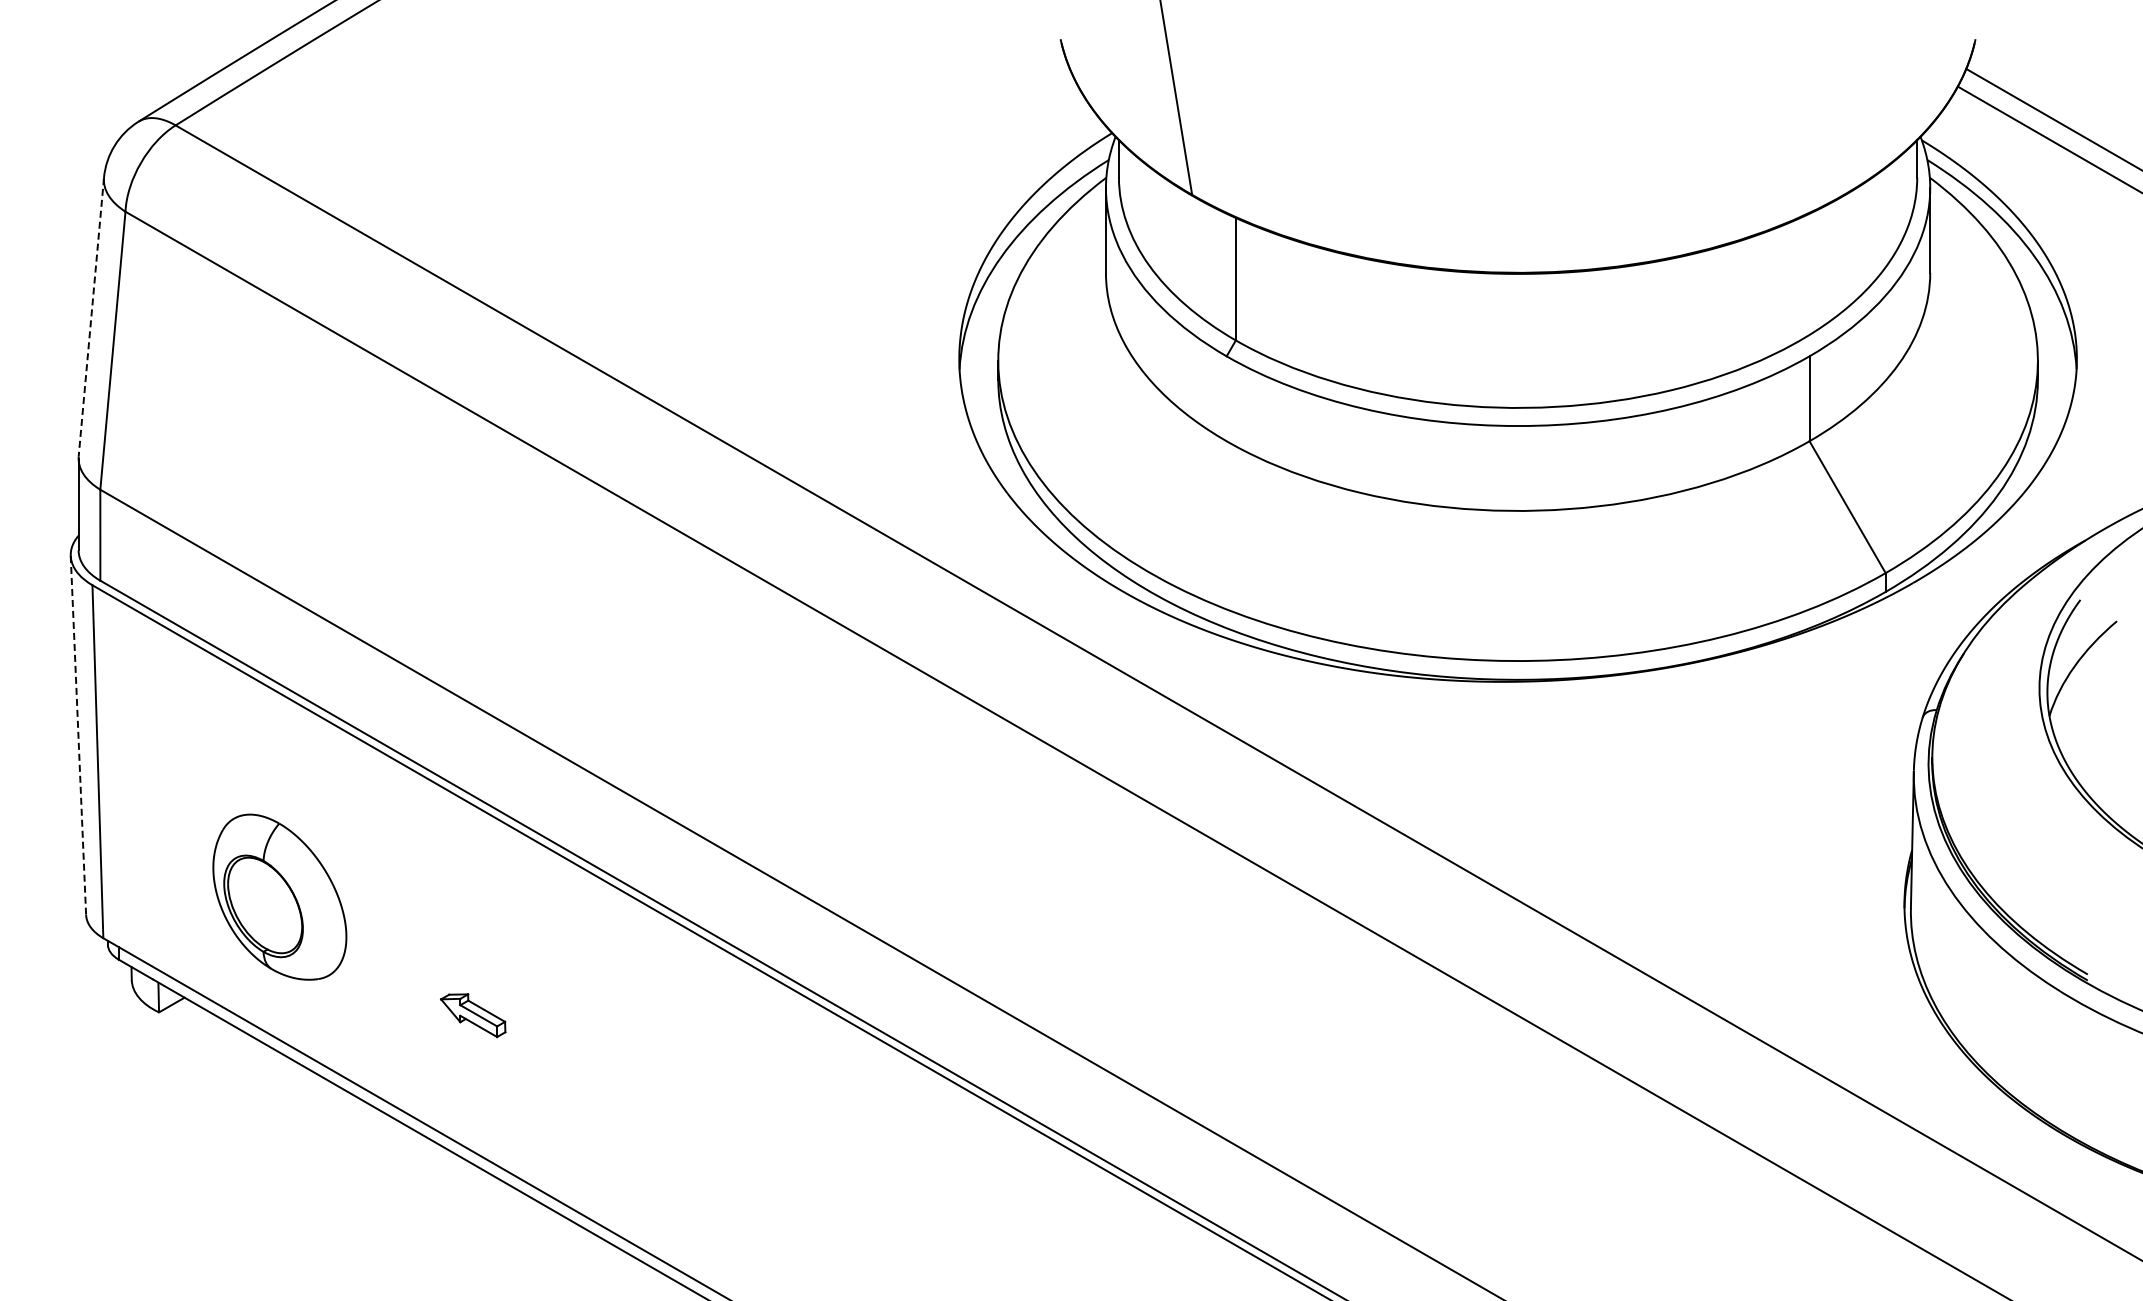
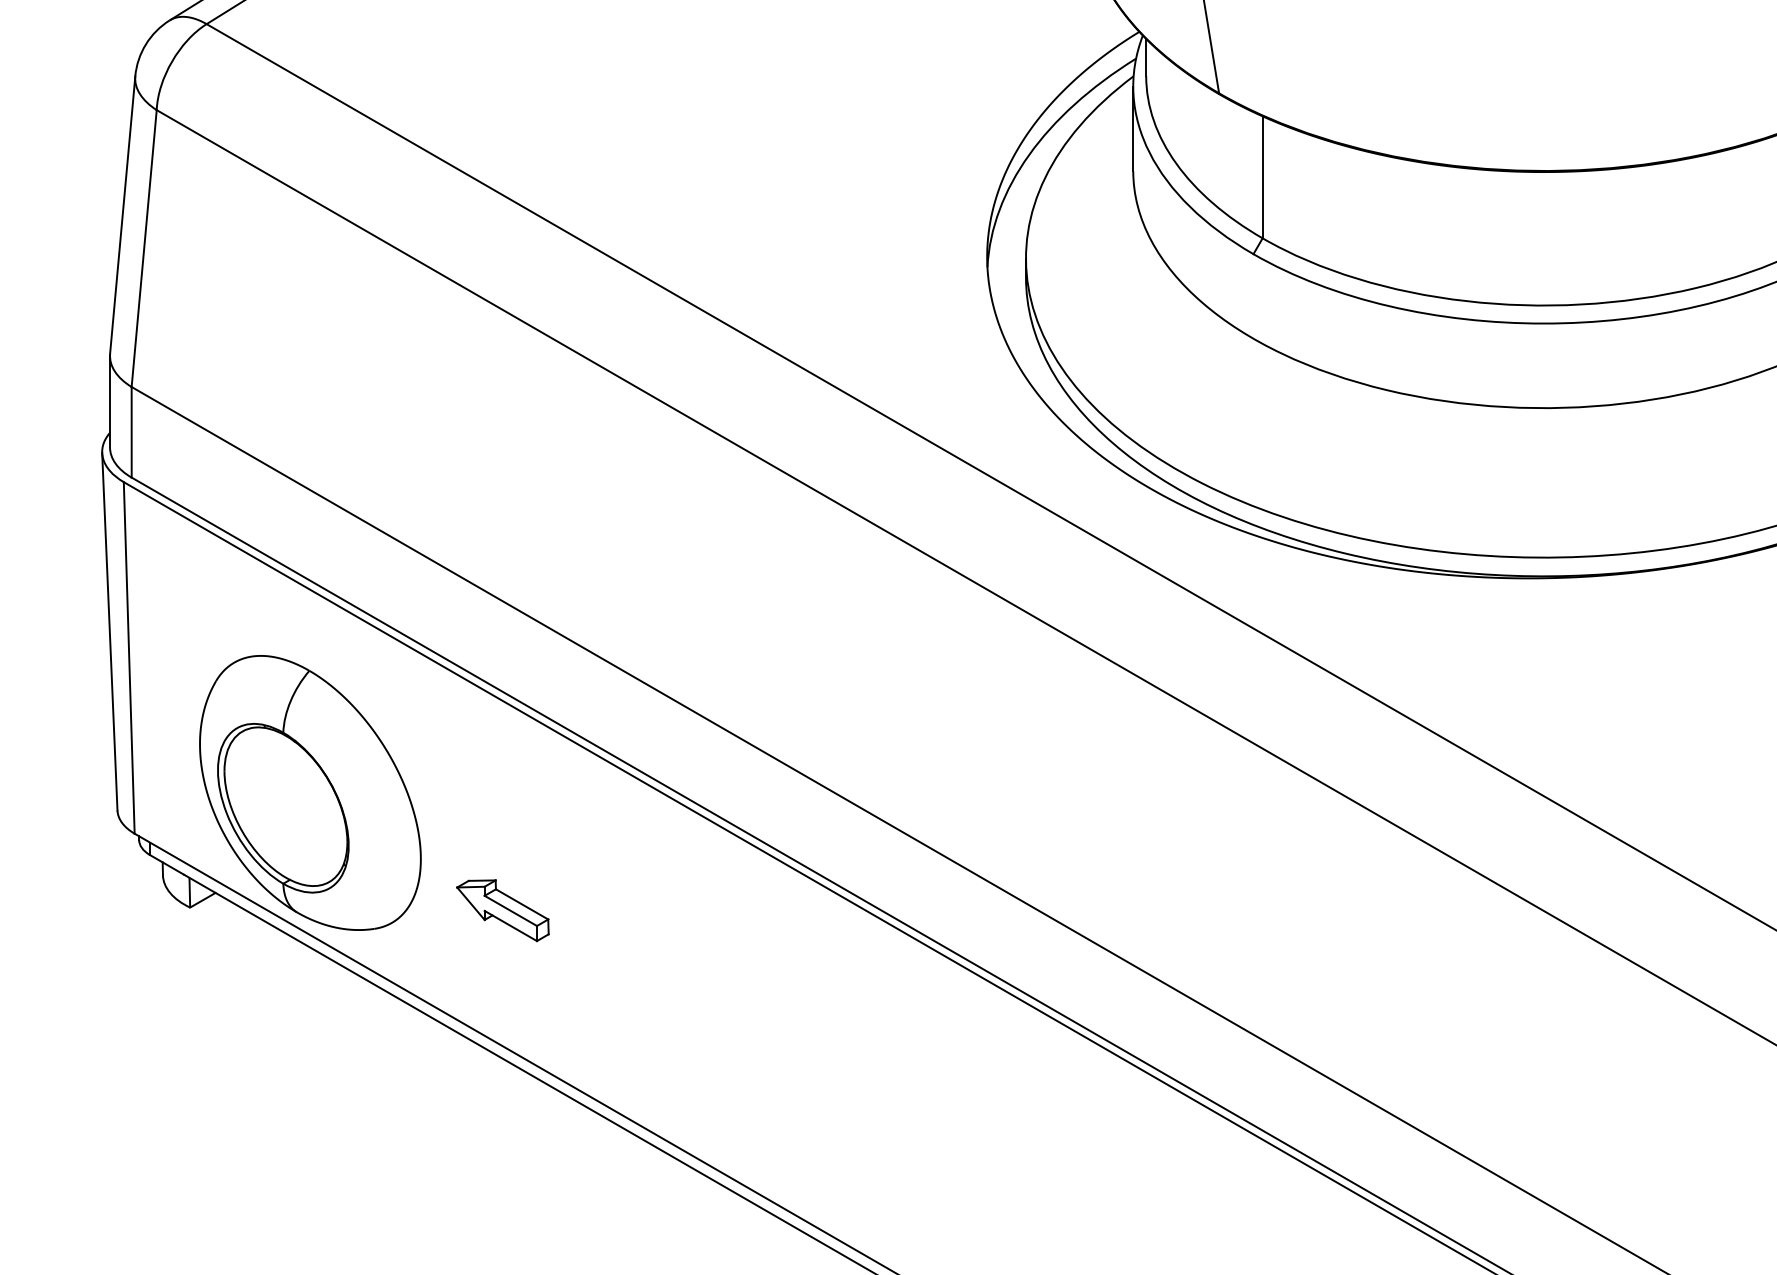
line: (91, 317) -> (122, 215), dashed -> solid
line: (78, 735) -> (109, 631), dashed -> solid
part: (279, 896) -> (310, 792), size x1.67
part: (473, 1015) -> (503, 910), size x1.43

